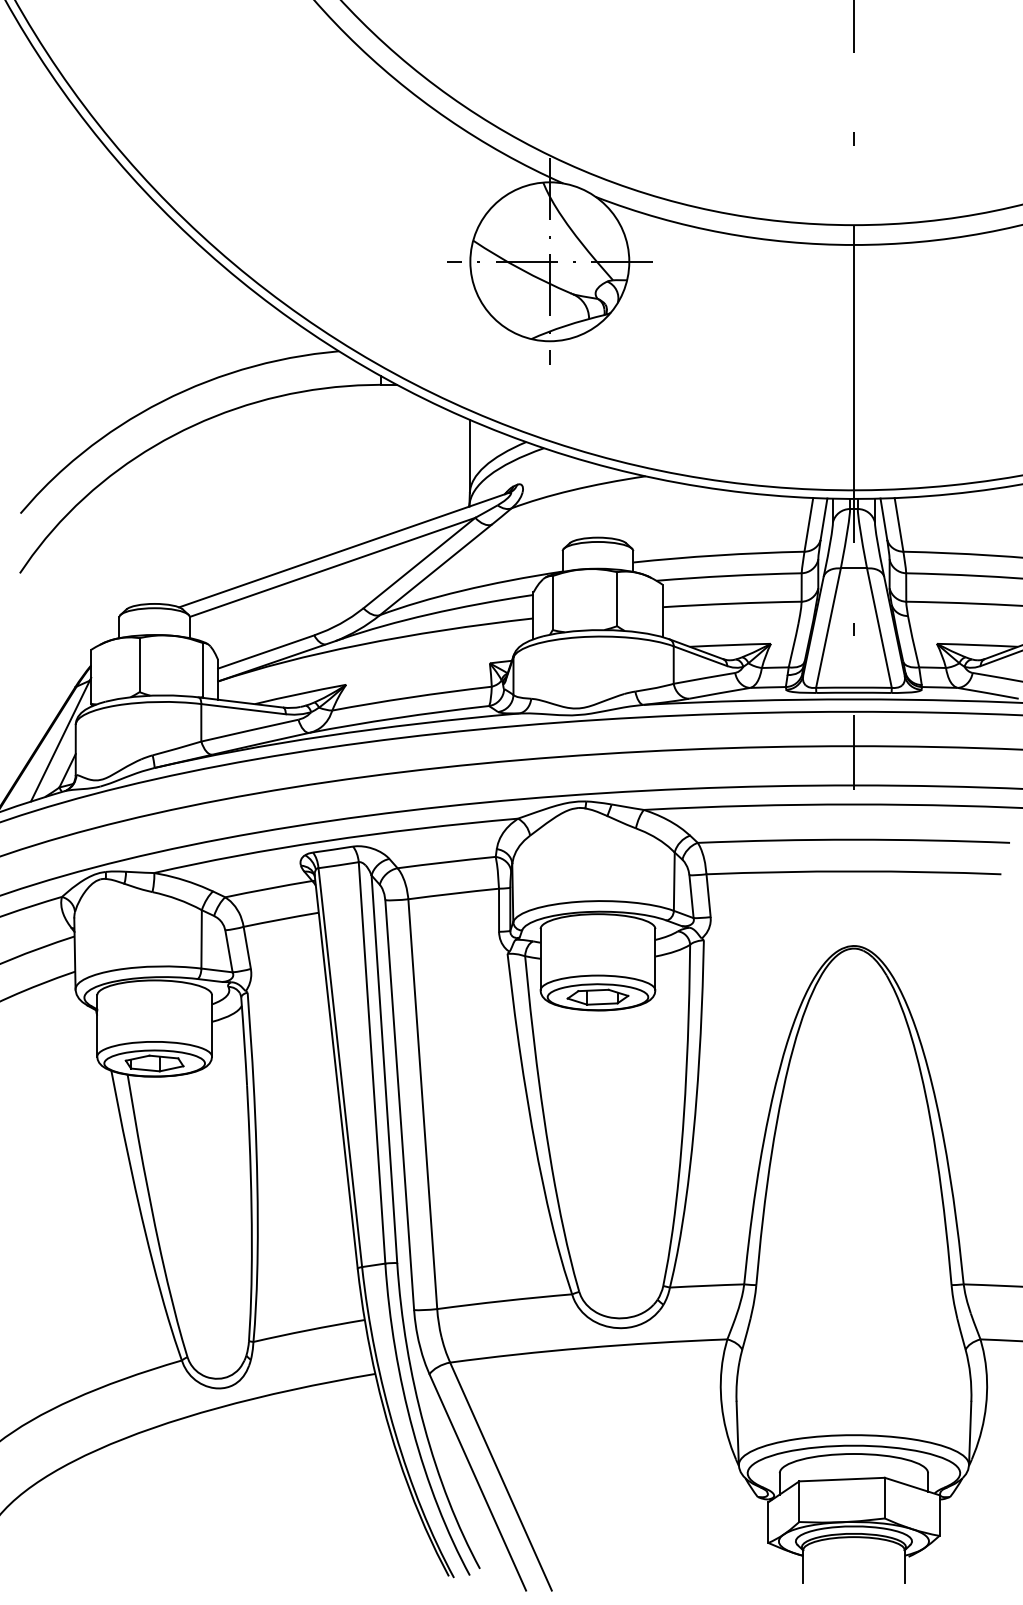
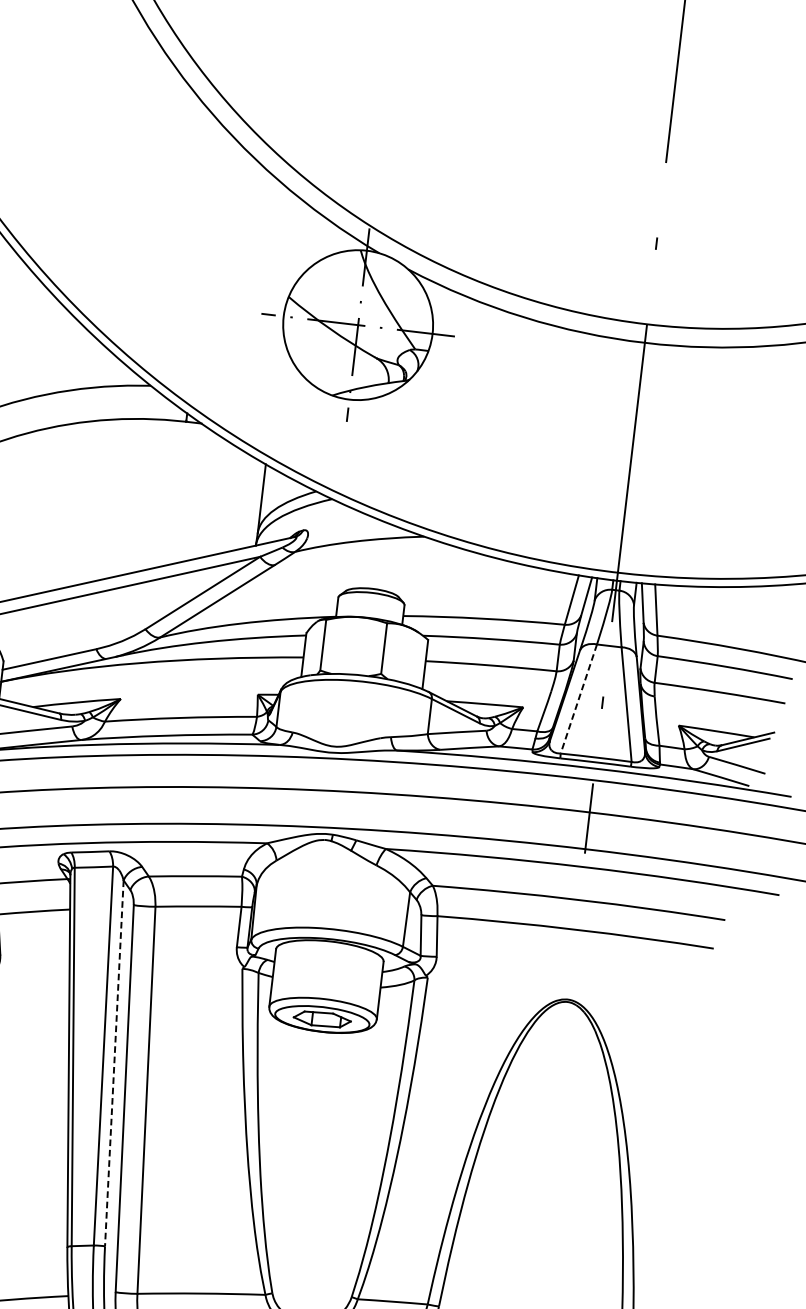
line: (828, 628) -> (578, 699), solid -> dashed
line: (384, 1069) -> (114, 1063), solid -> dashed

